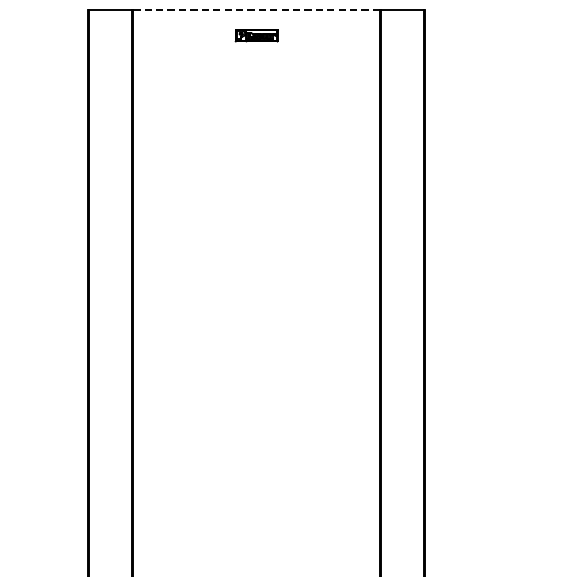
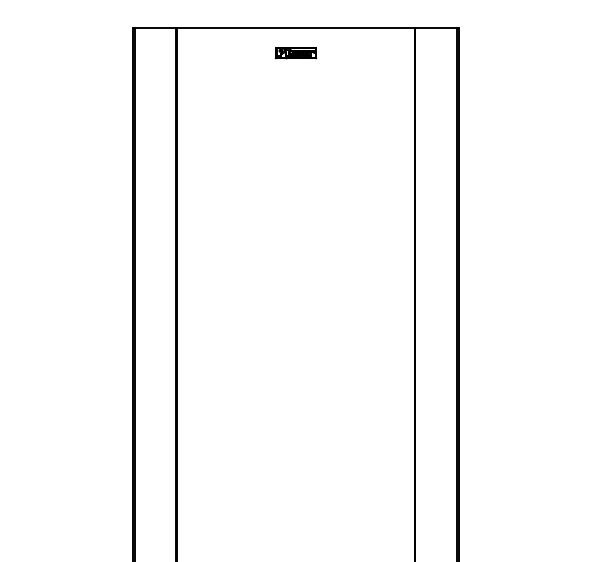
line: (257, 10) -> (296, 28), dashed -> solid

